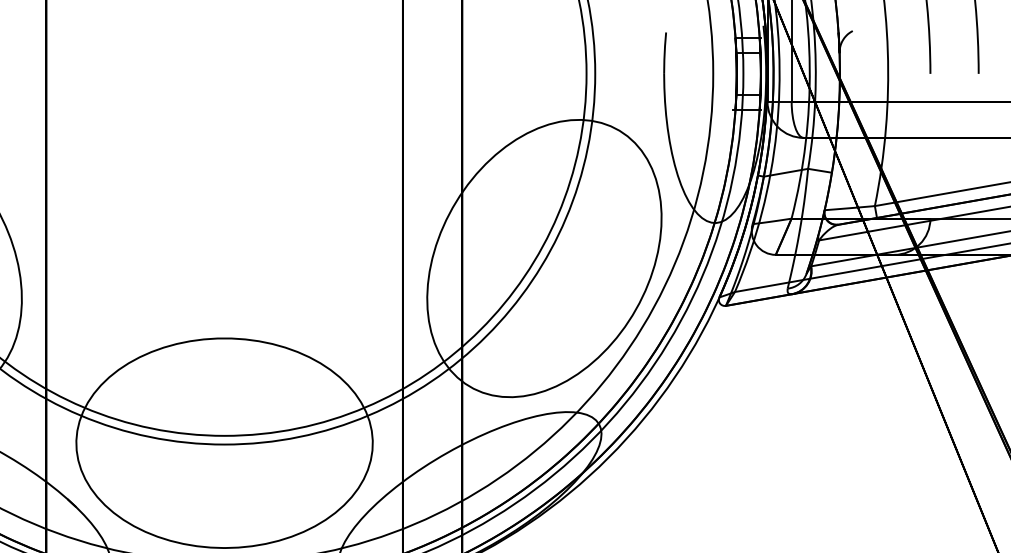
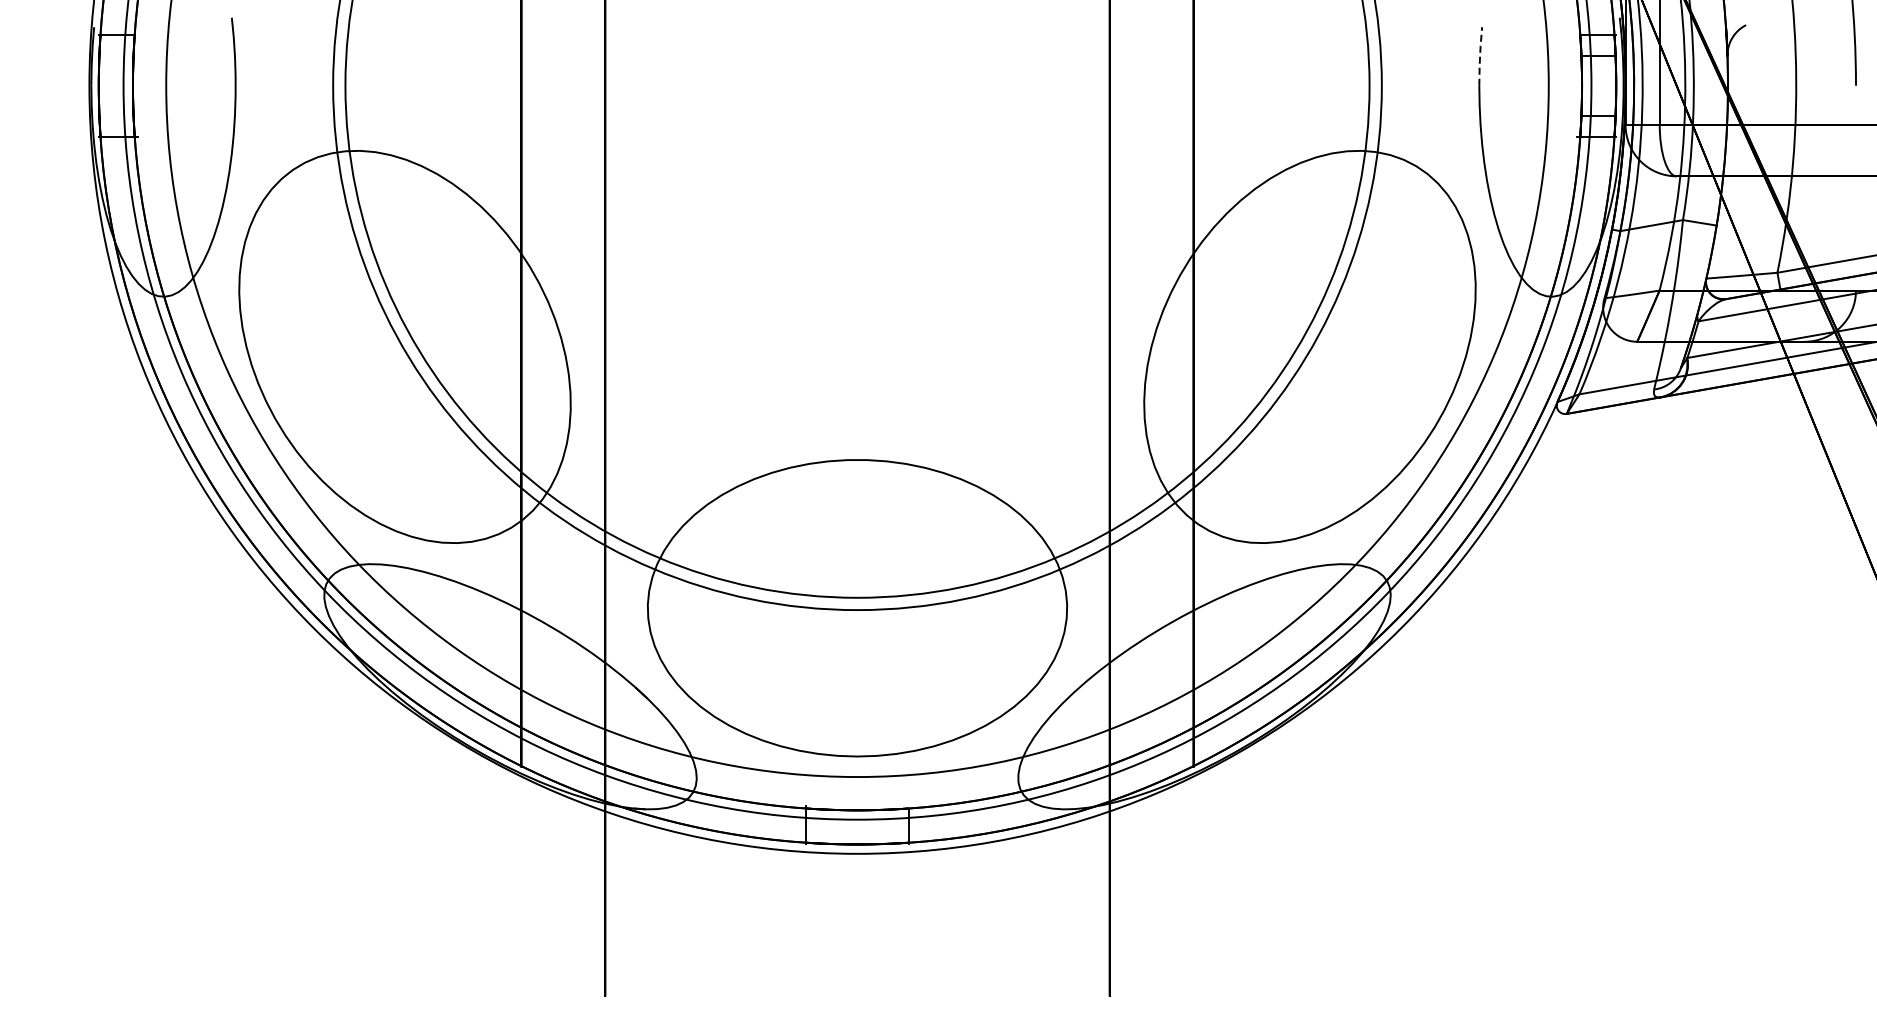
line: (664, 53) -> (1480, 56), solid -> dashed

